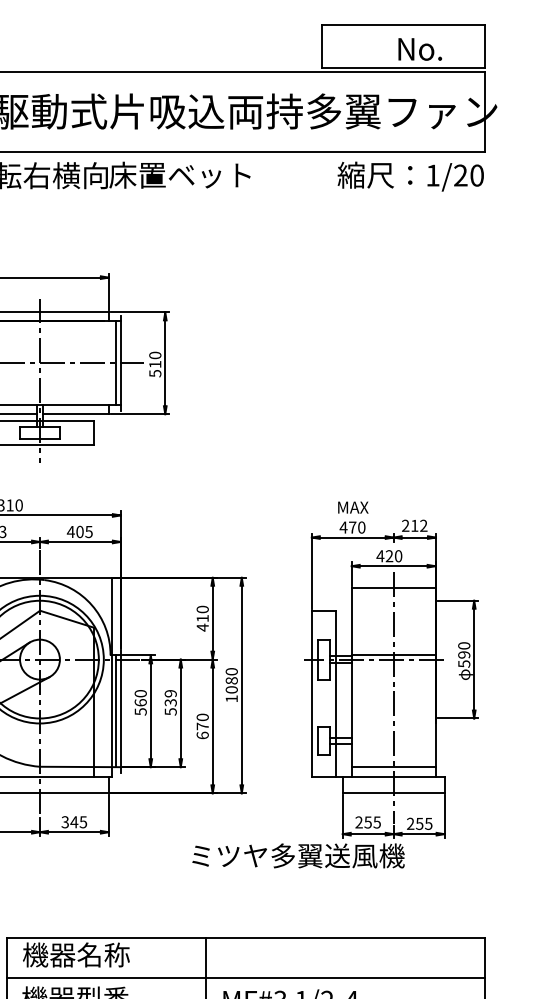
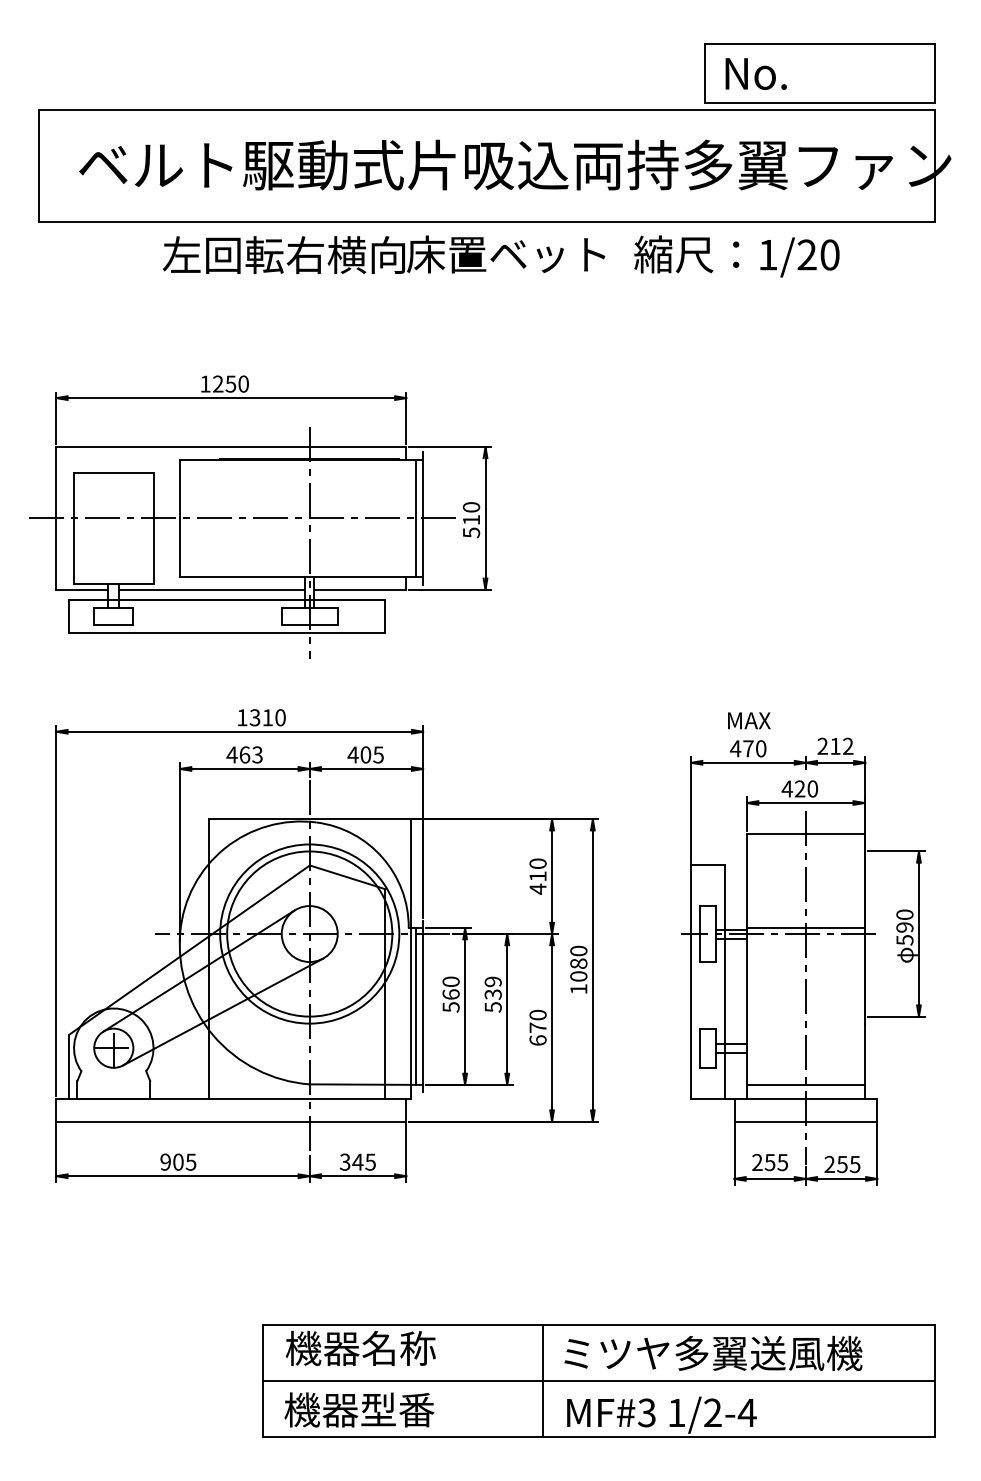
text: (419, 49) -> (755, 73), moved
text: (410, 176) -> (736, 256), moved
text: (298, 855) -> (713, 1352), moved

